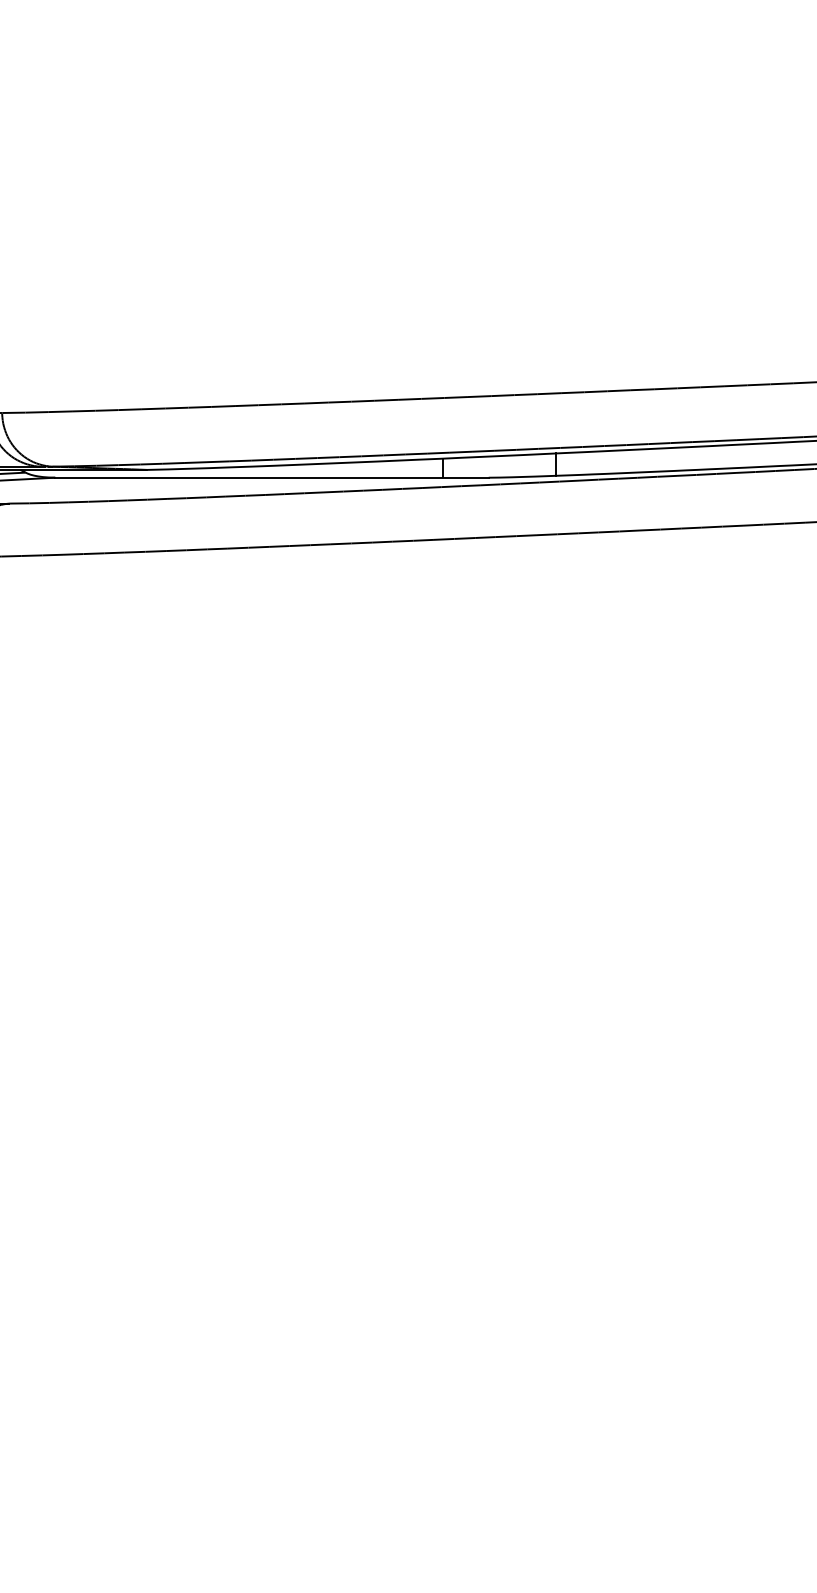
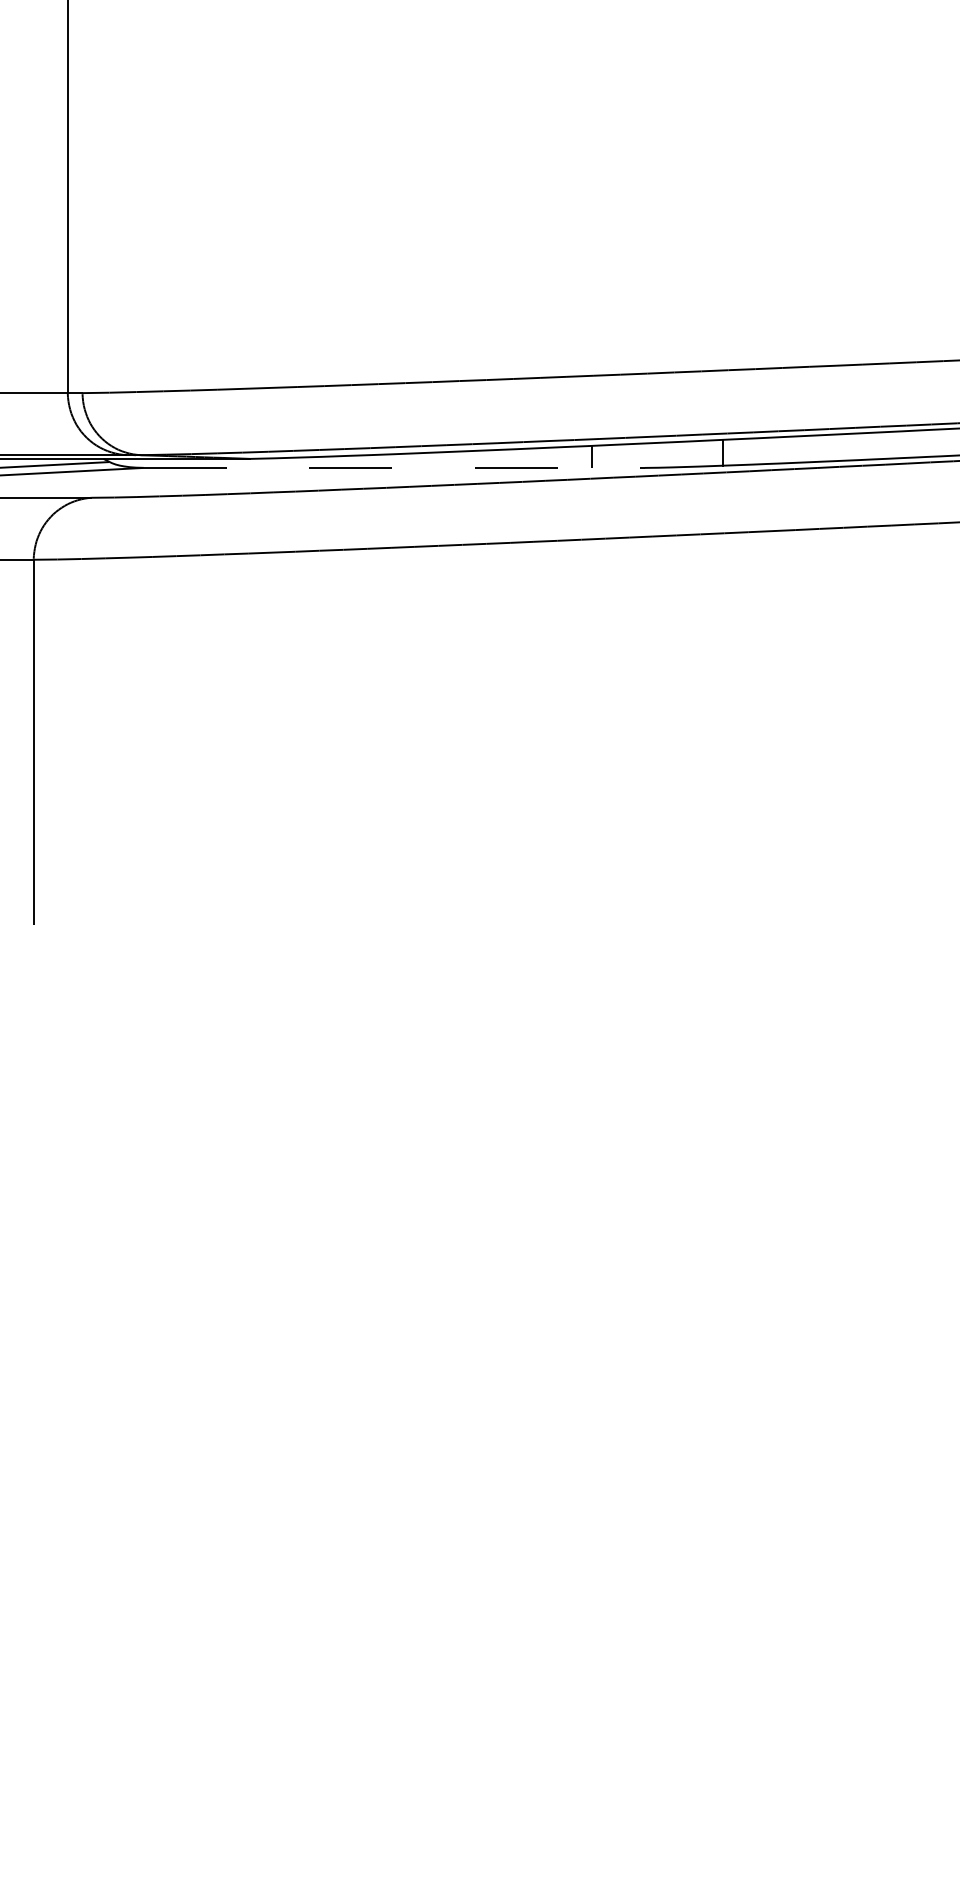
line: (272, 477) -> (394, 467), solid -> dashed

